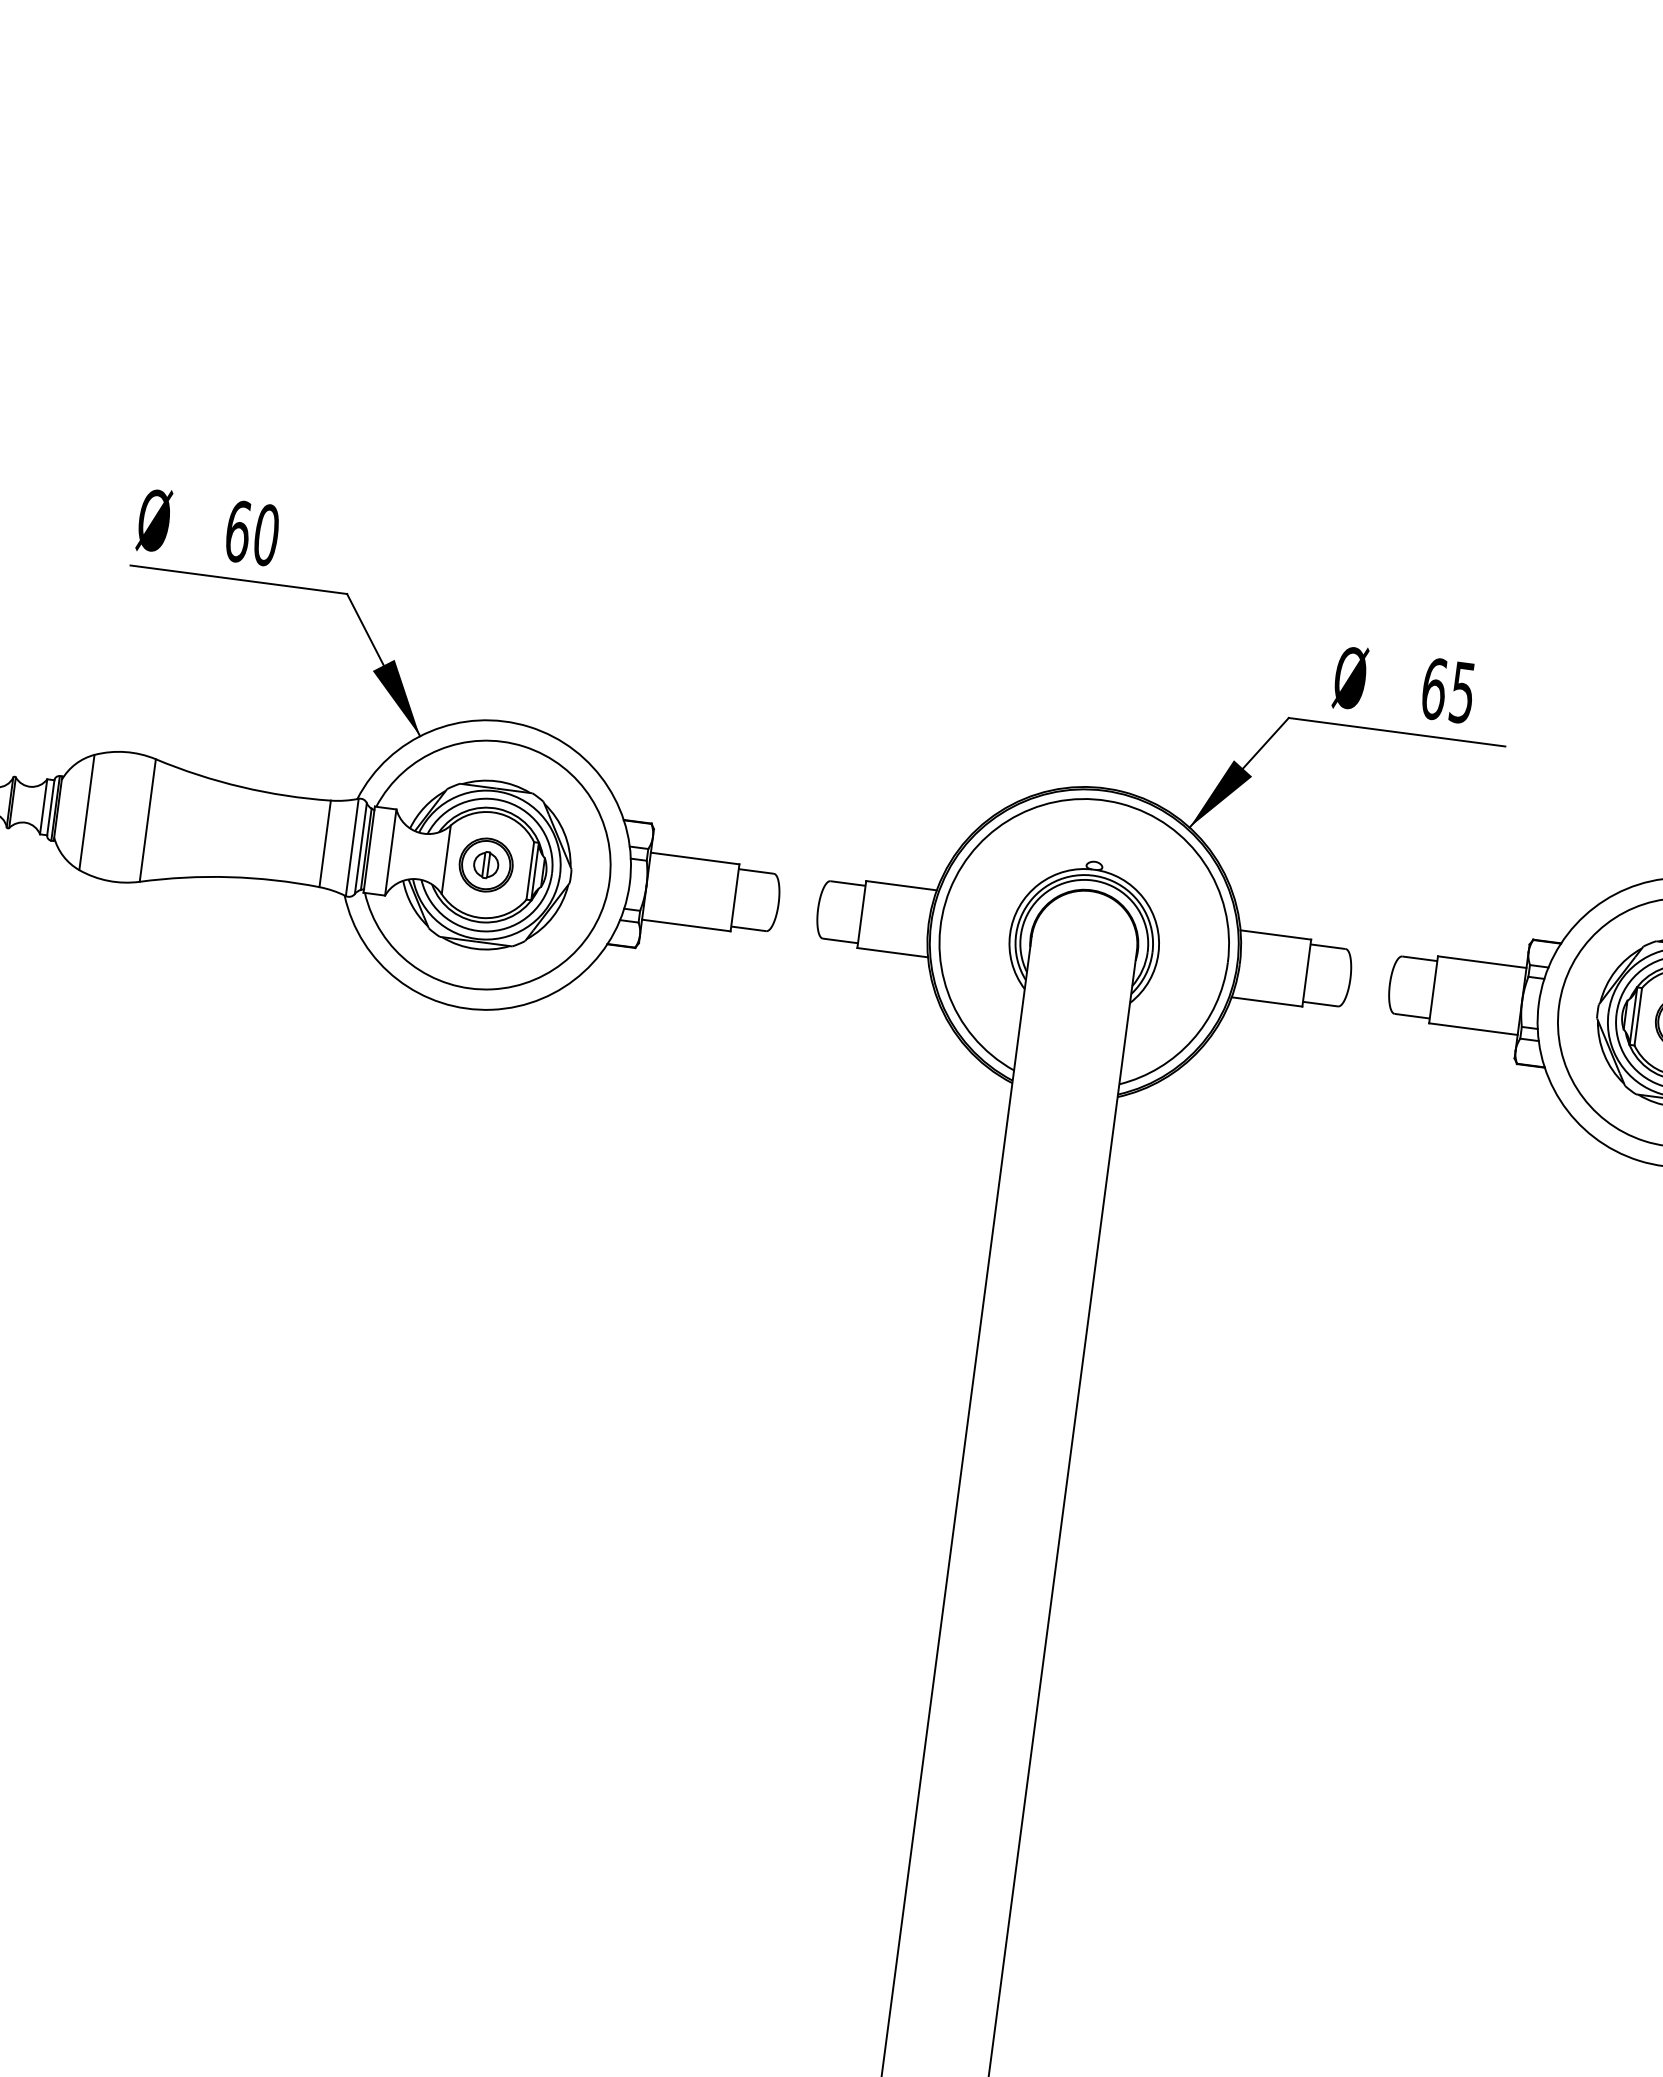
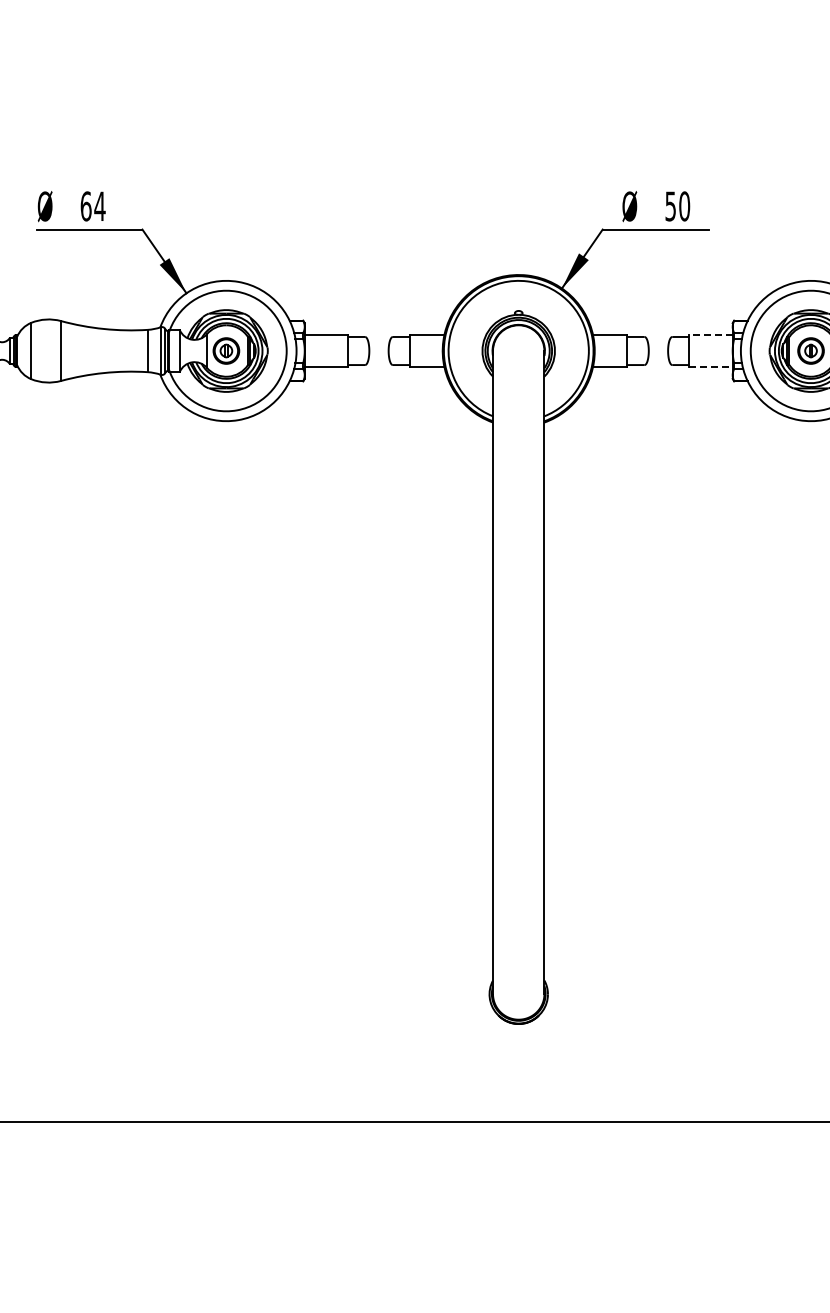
text: (265, 535) -> (99, 206), 60 -> 64
text: (1448, 690) -> (677, 206), 65 -> 50
line: (1483, 961) -> (711, 334), solid -> dashed
line: (1474, 1029) -> (711, 367), solid -> dashed

